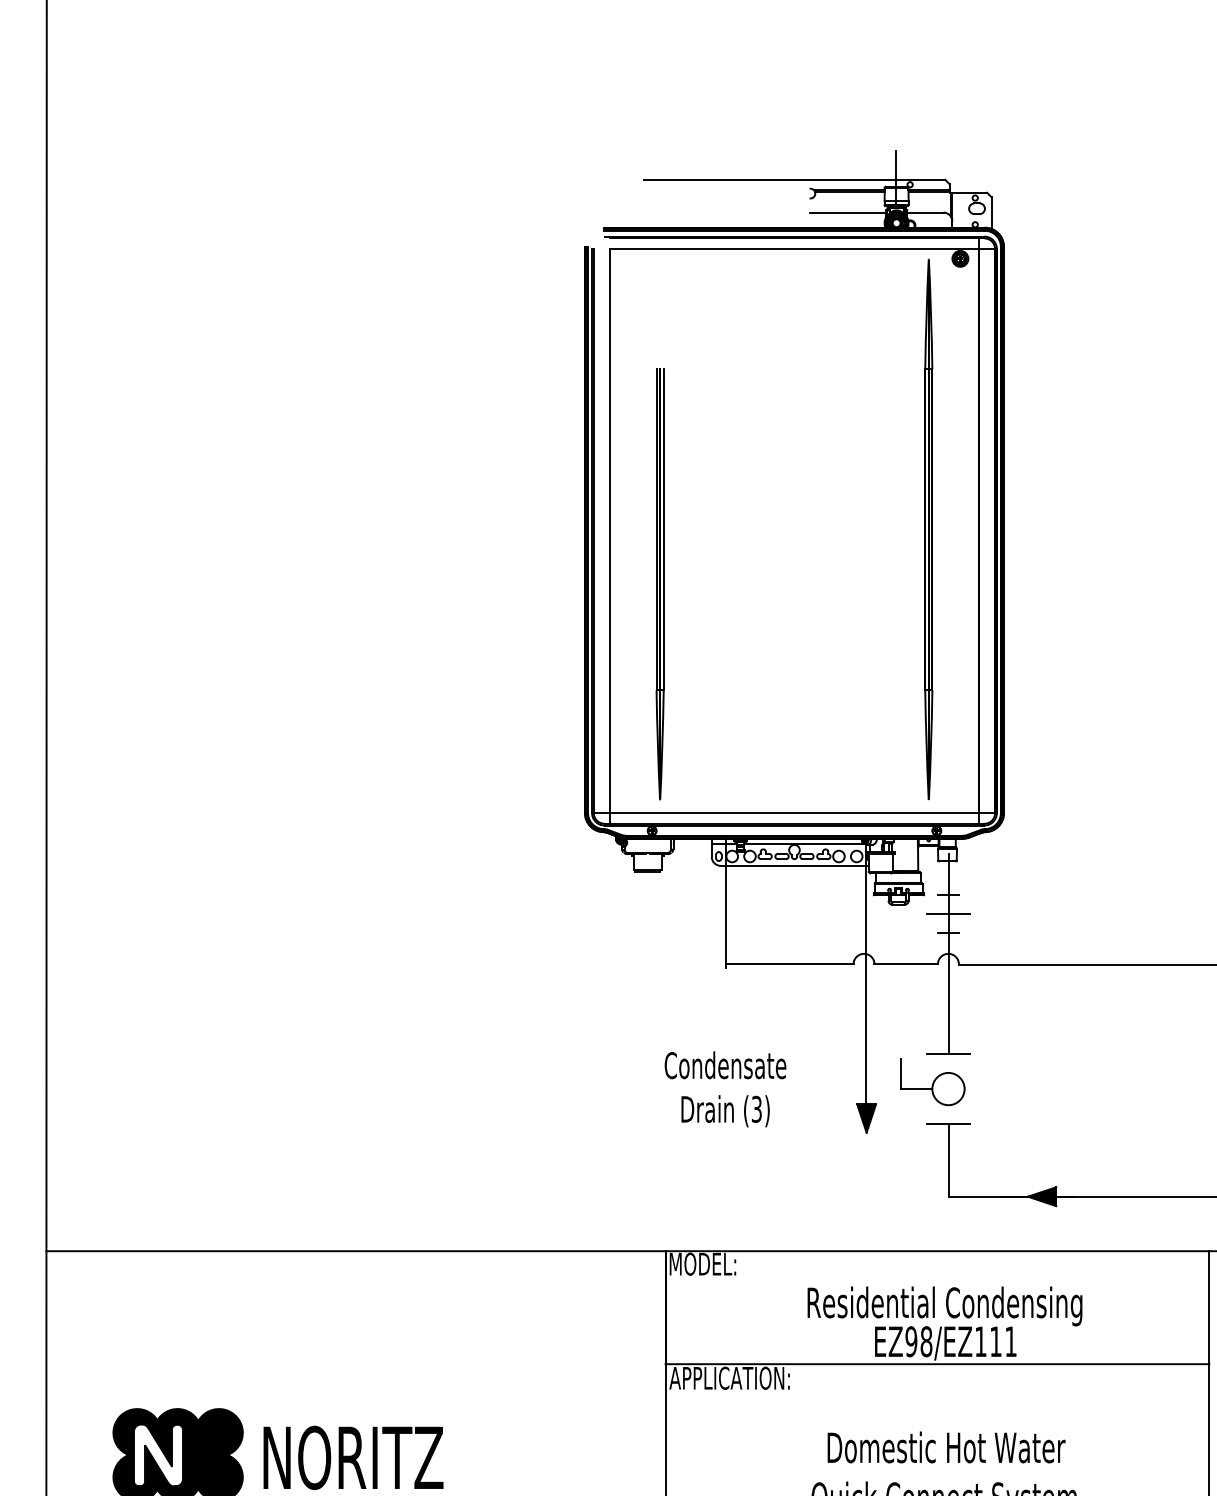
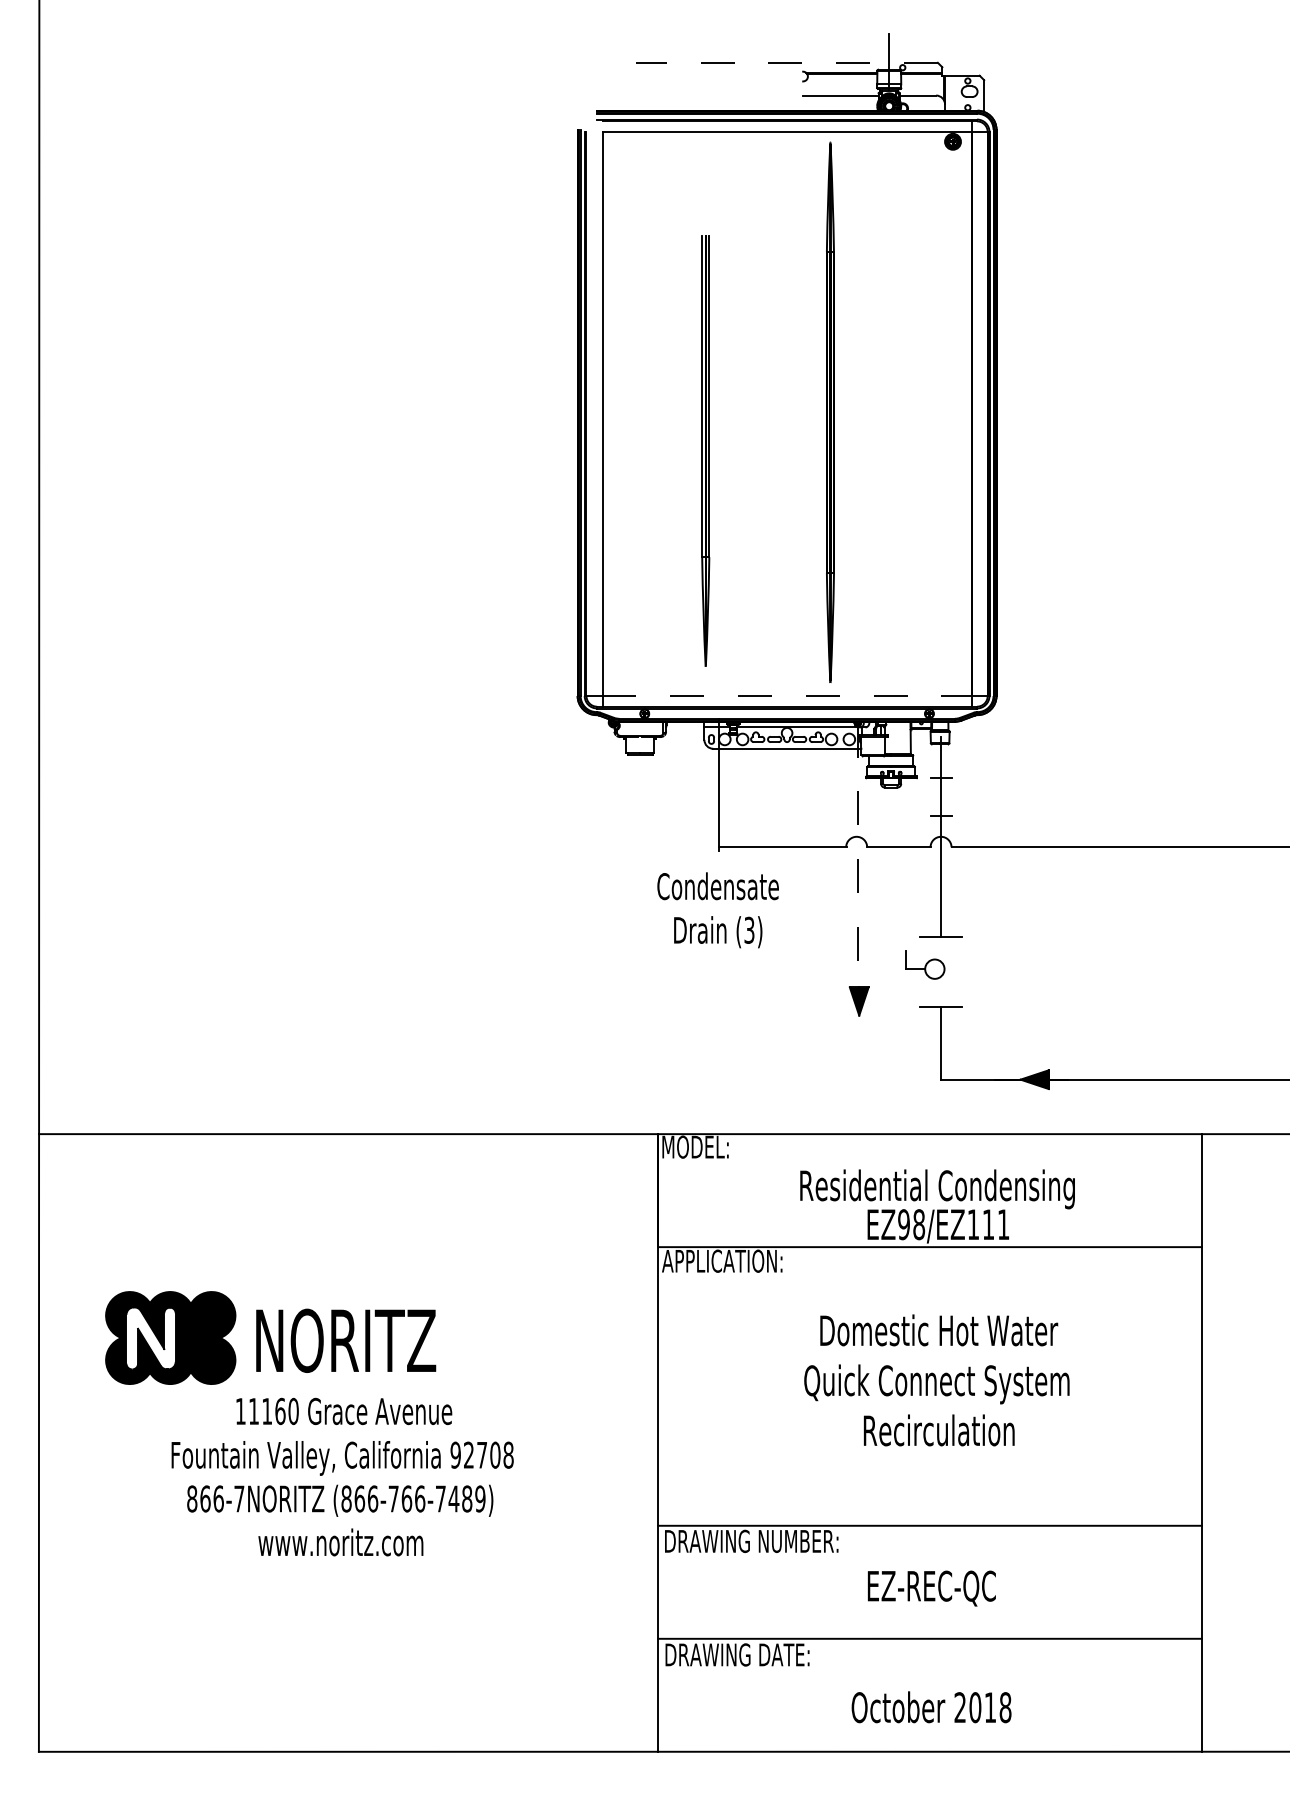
line: (794, 179) -> (787, 62), solid -> dashed
part: (928, 528) -> (830, 411), moved
part: (659, 584) -> (705, 451), moved
line: (794, 813) -> (787, 696), solid -> dashed
line: (948, 913) -> (941, 796), removed
line: (865, 972) -> (858, 855), solid -> dashed
part: (932, 1081) -> (925, 964), size x0.6
text: (724, 1089) -> (717, 910), moved

